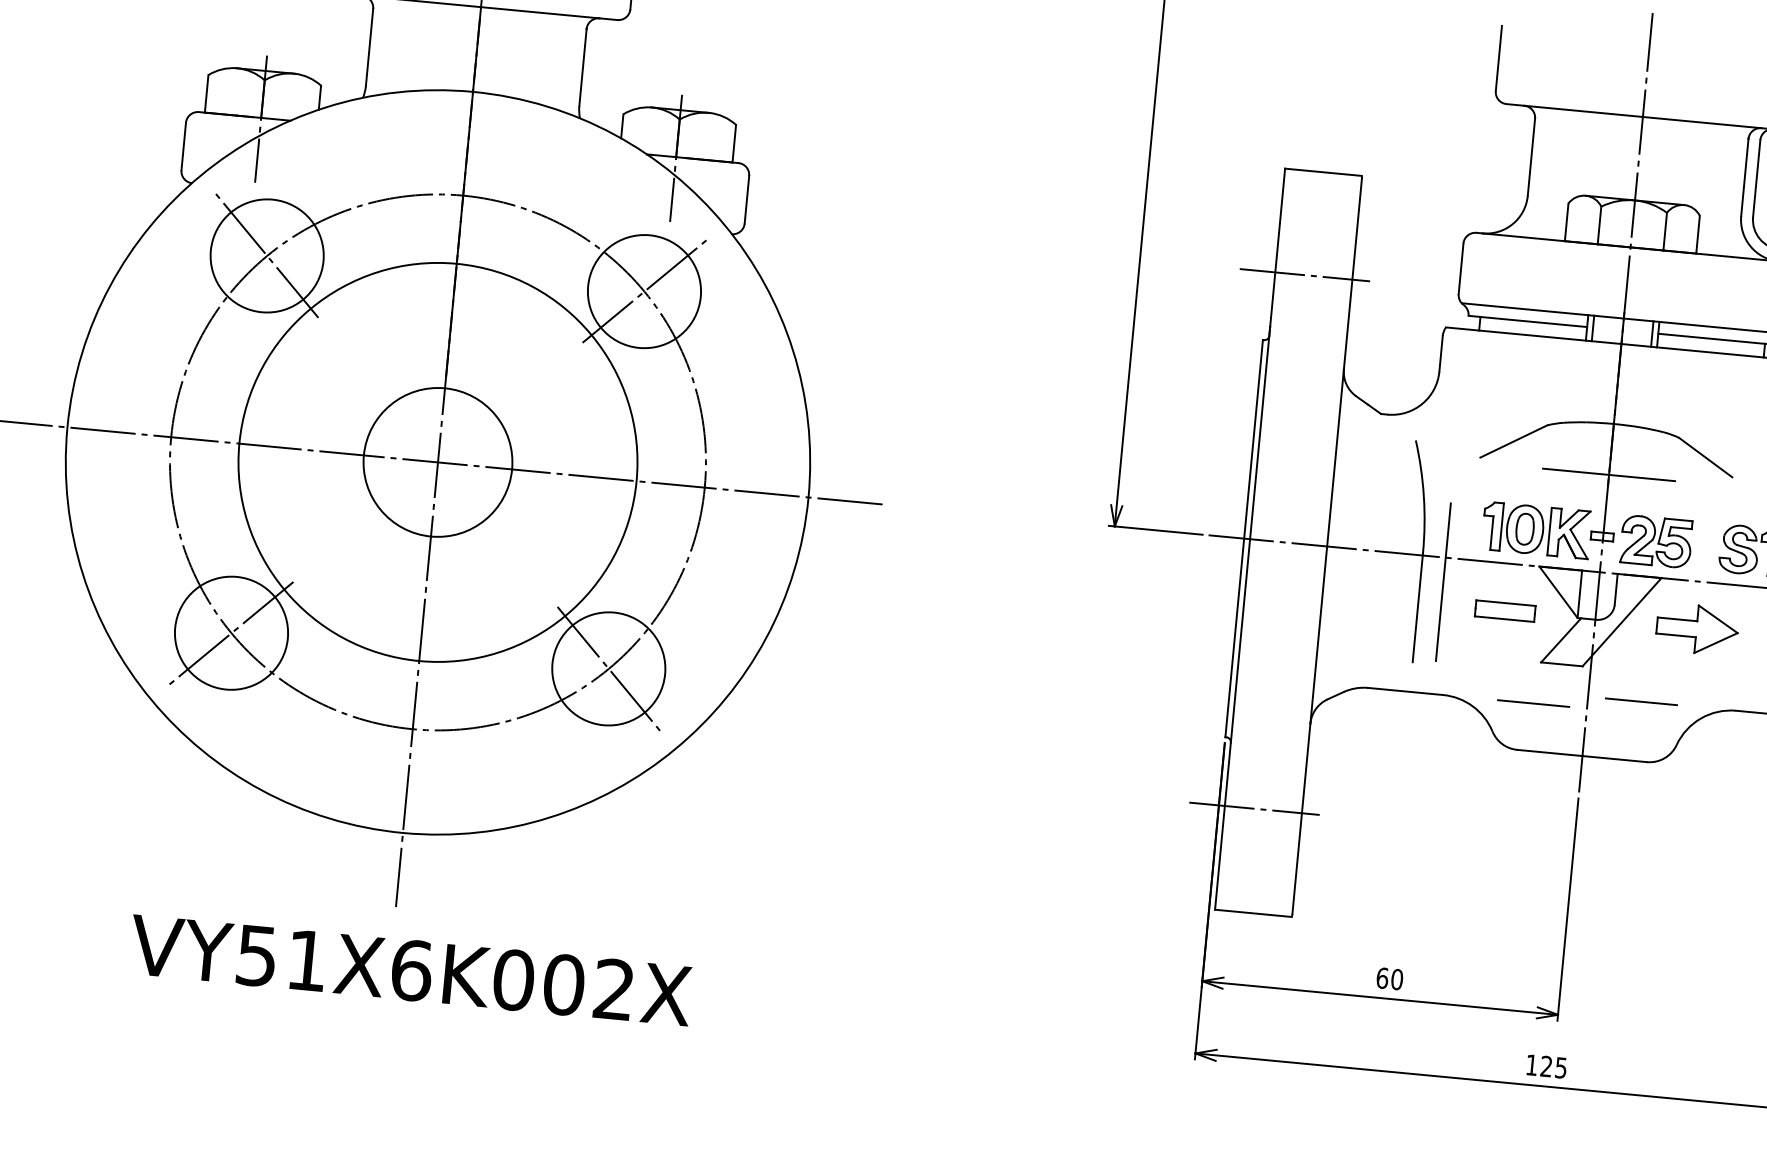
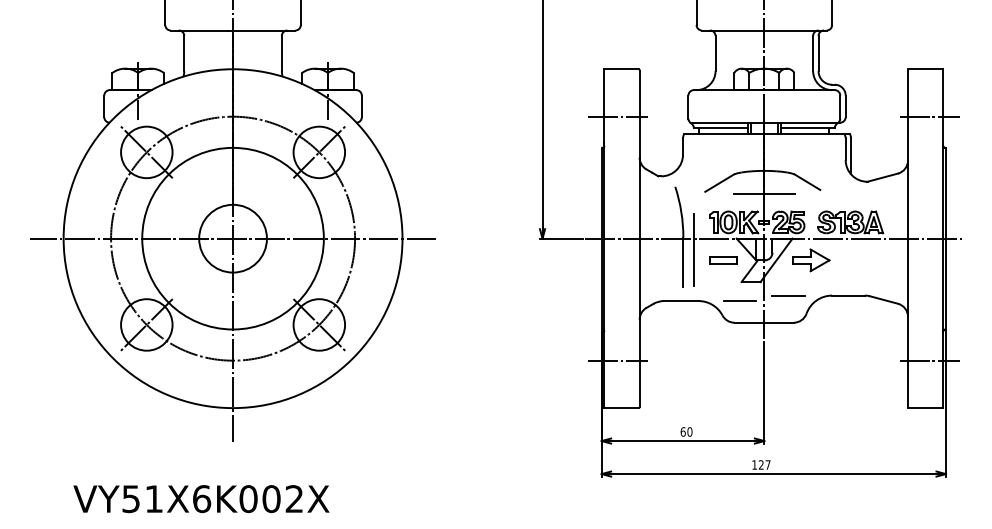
text: (410, 971) -> (201, 499), moved
text: (1560, 1066) -> (767, 464), 125 -> 127

